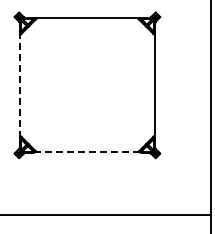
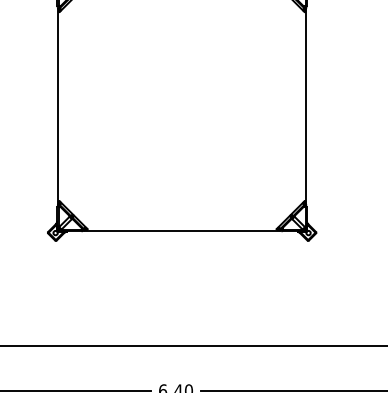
line: (20, 85) -> (58, 106), dashed -> solid
line: (86, 152) -> (180, 230), dashed -> solid

